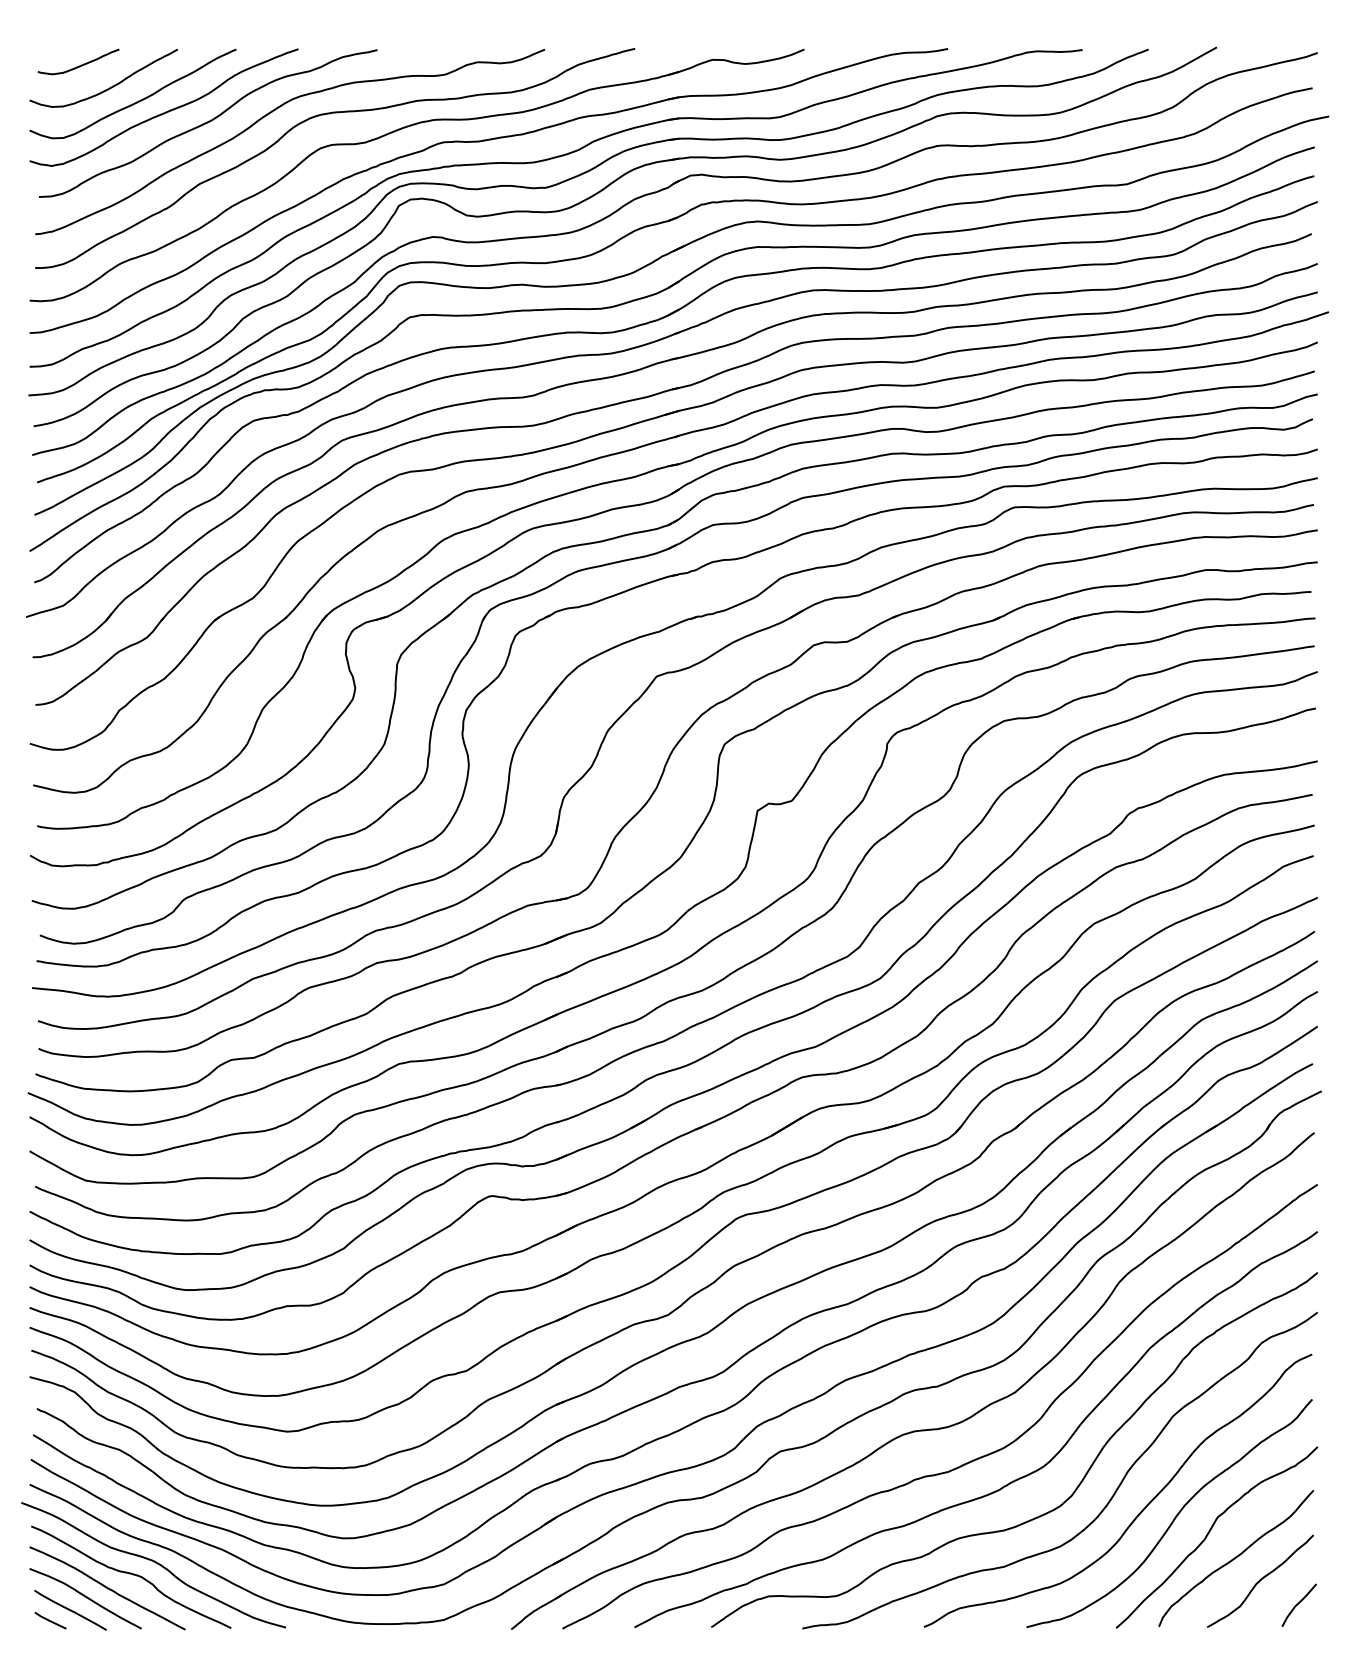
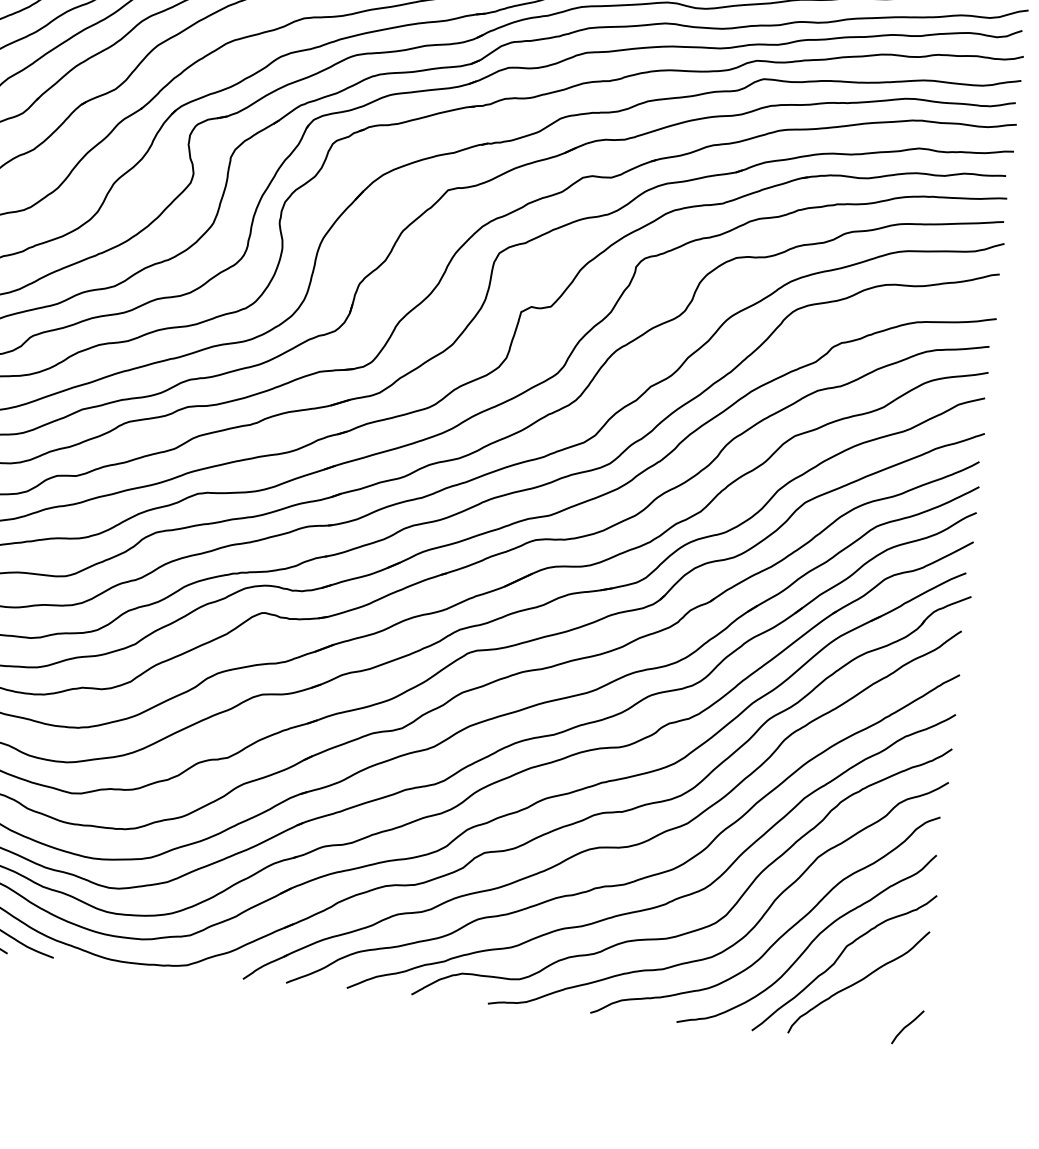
curve: (1260, 1580) -> (877, 1003), removed

